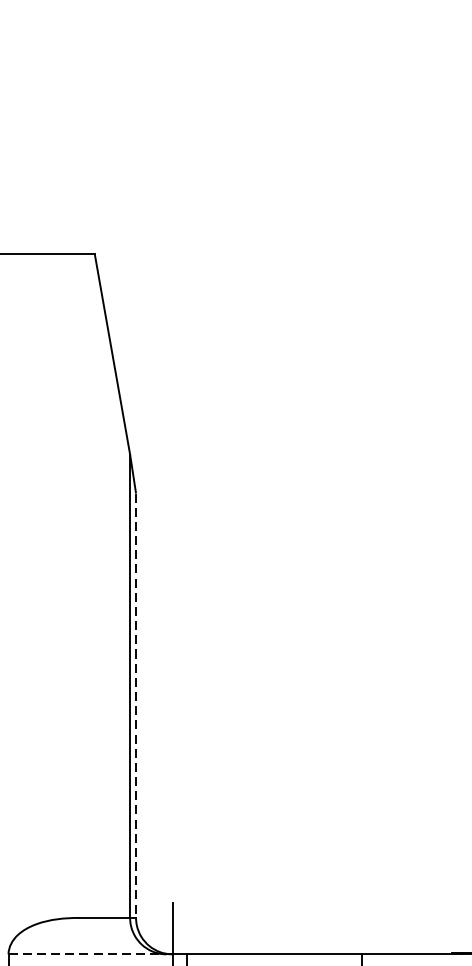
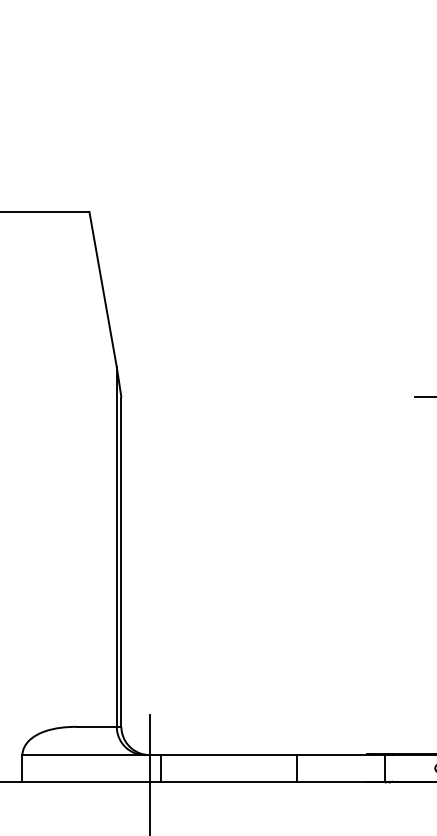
line: (136, 706) -> (121, 562), dashed -> solid
line: (88, 954) -> (84, 755), dashed -> solid

